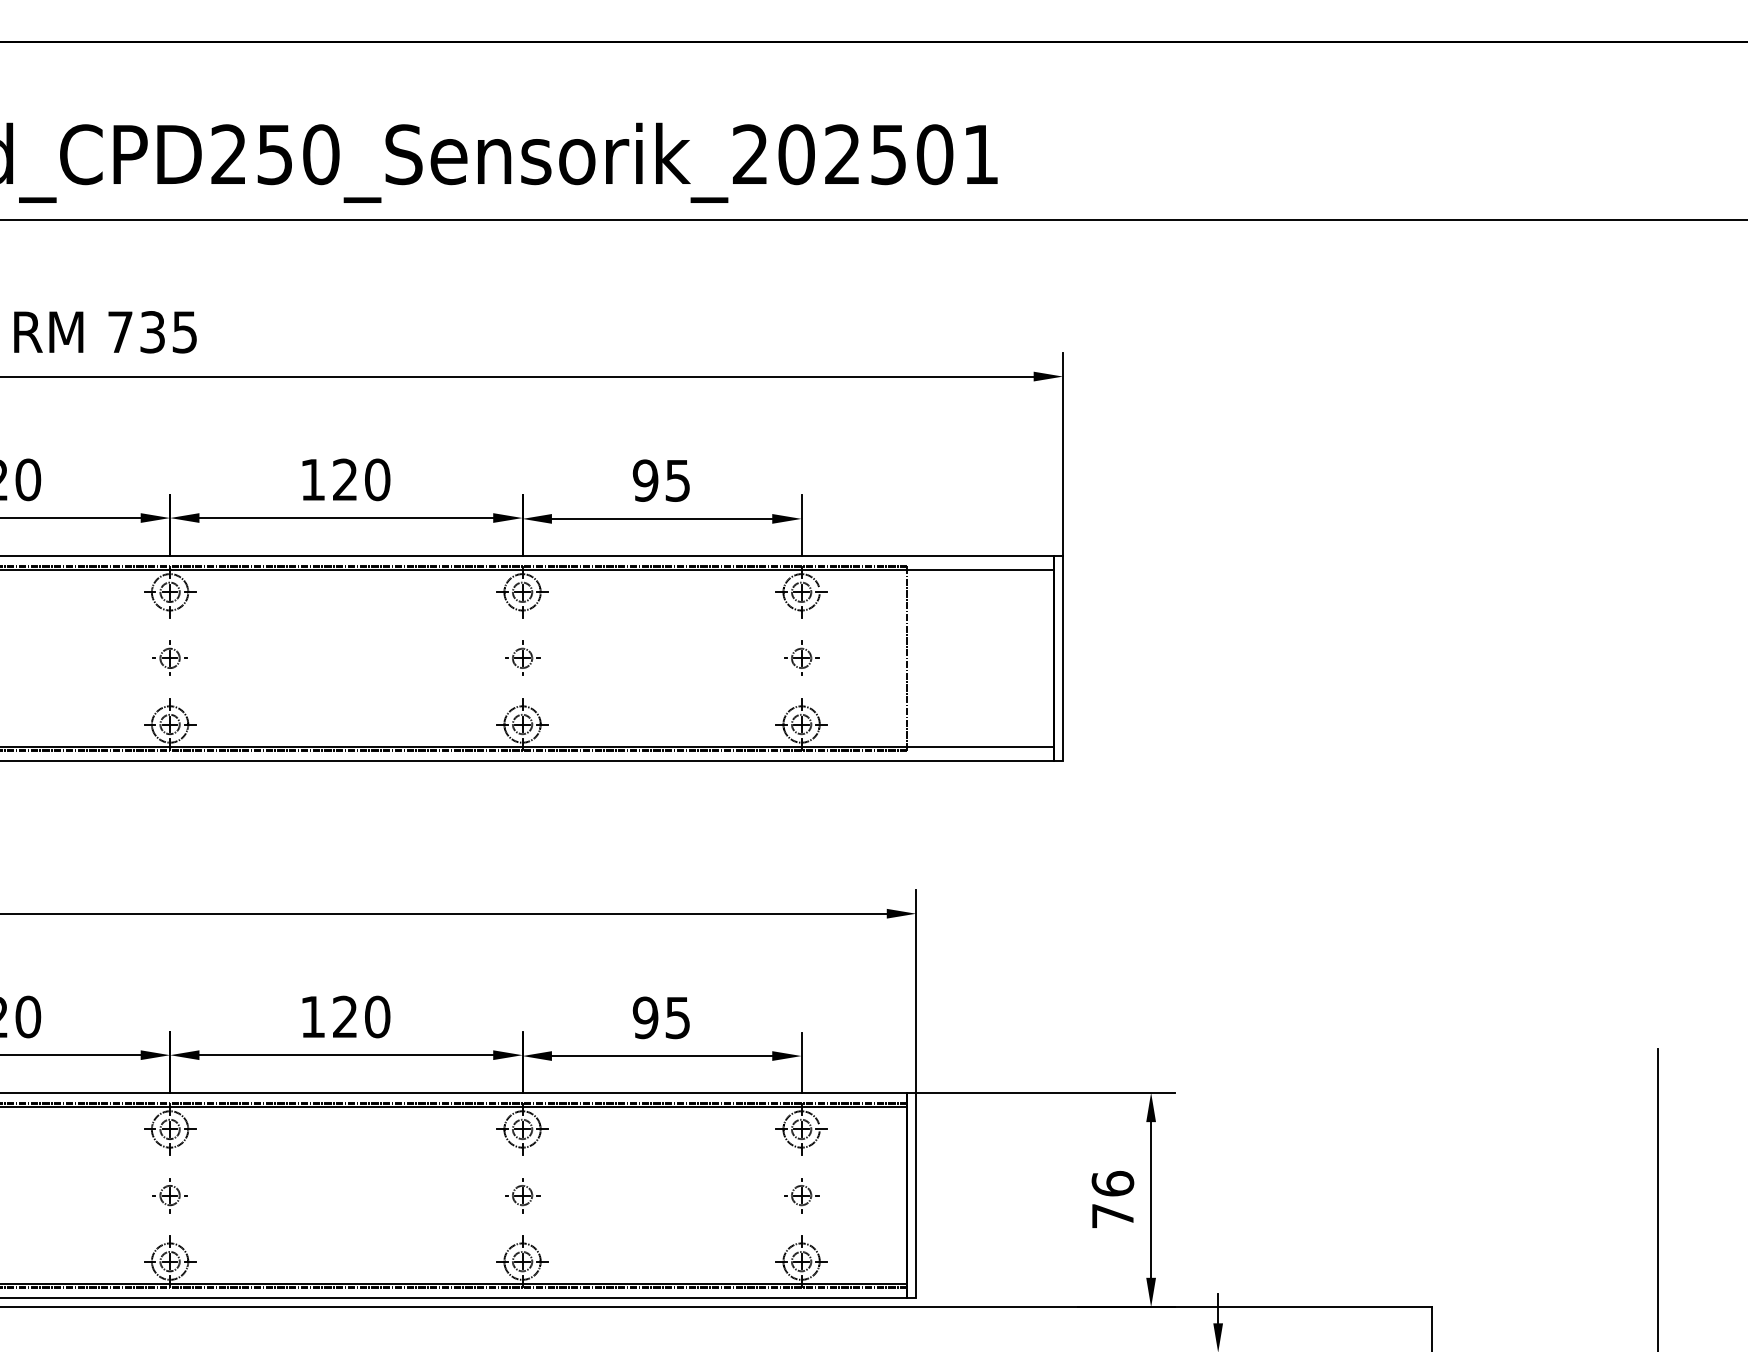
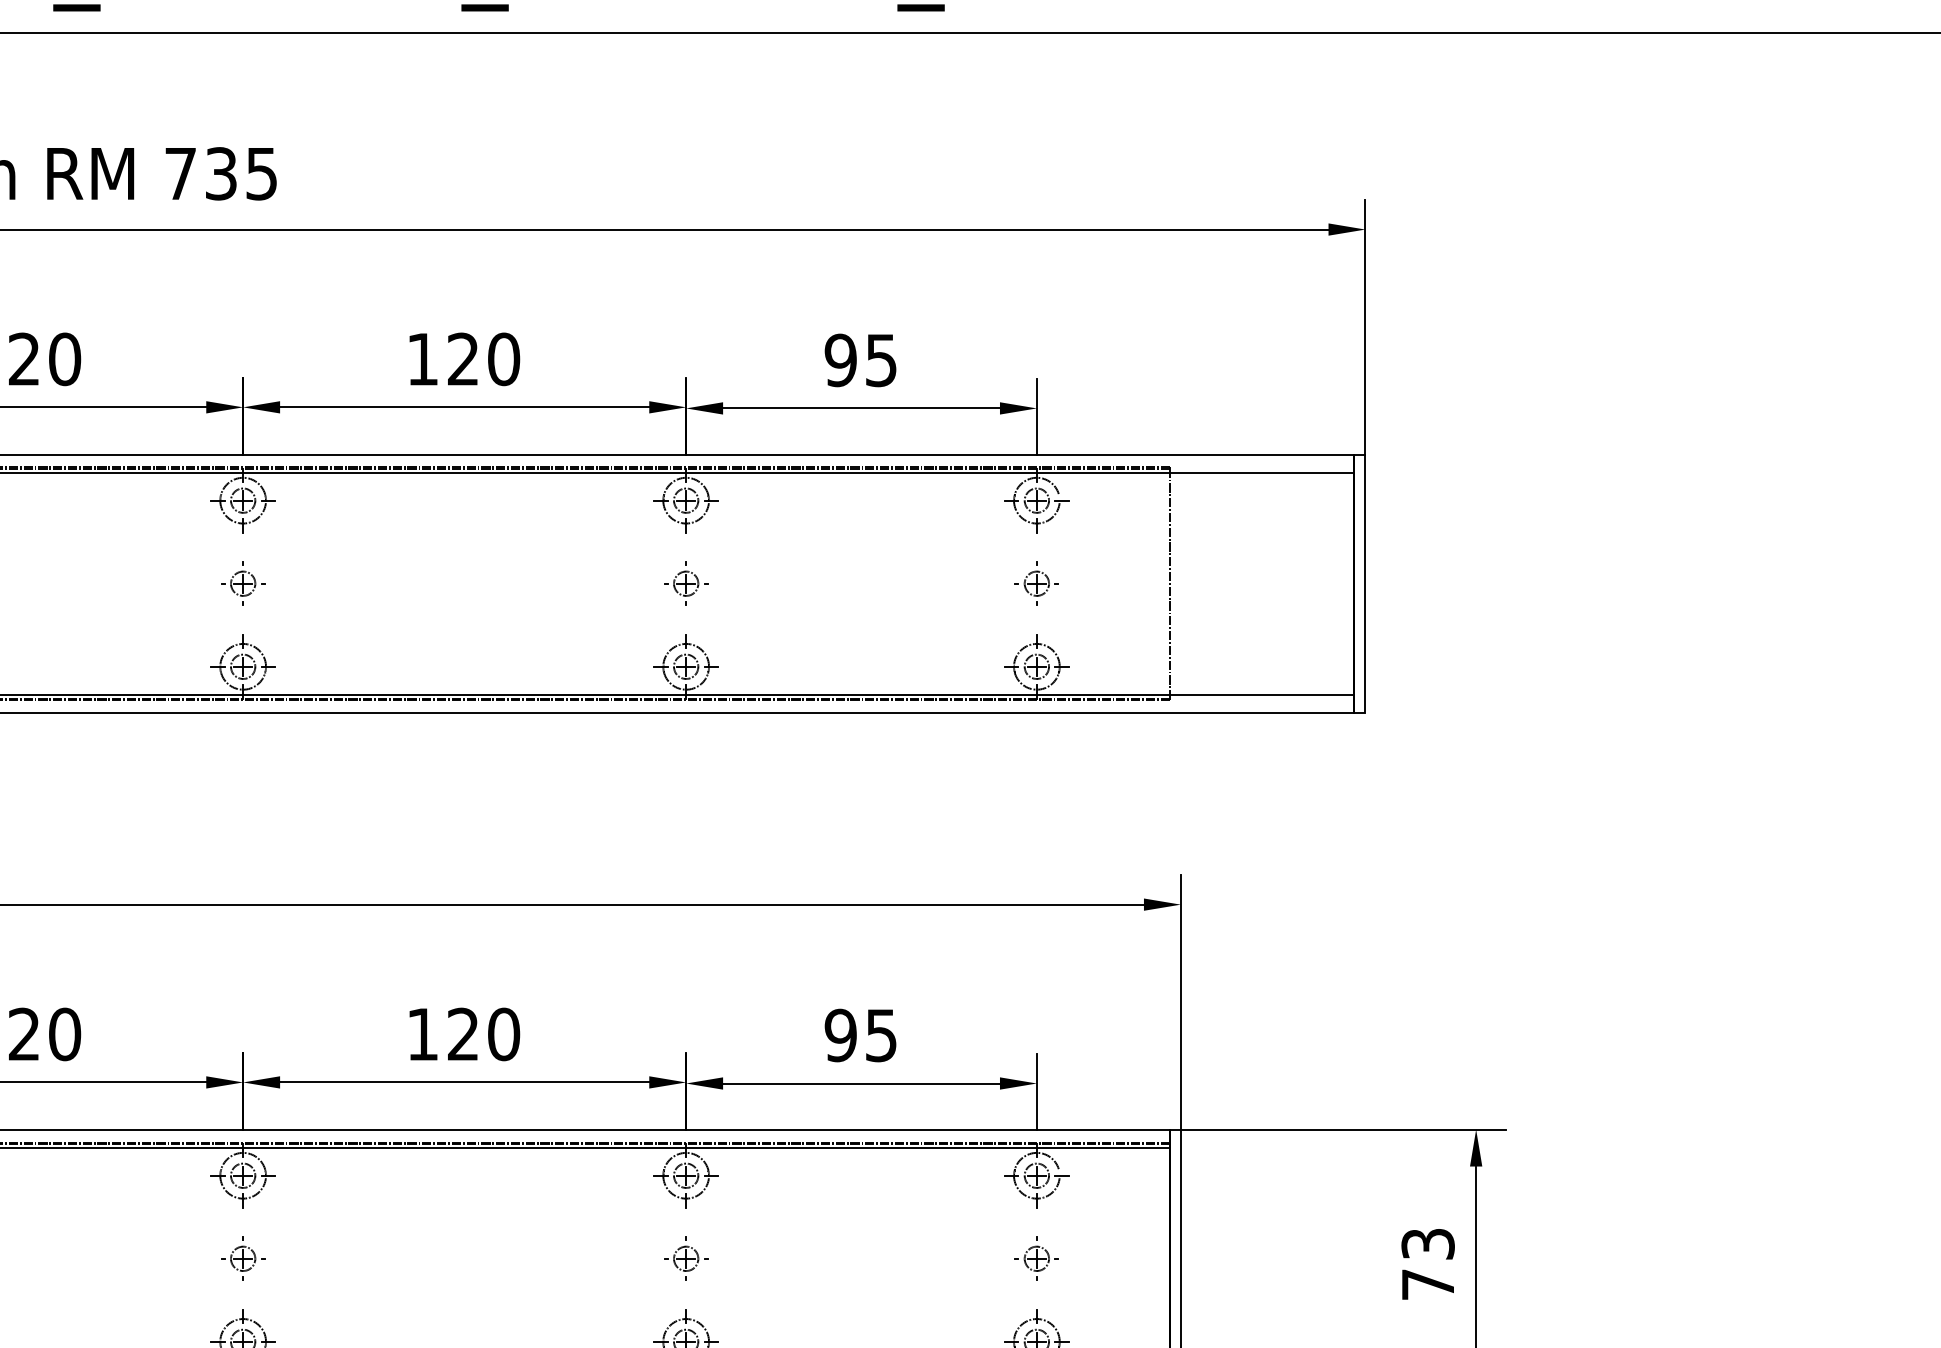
text: (1112, 1183) -> (1427, 1243), 76 -> 73

